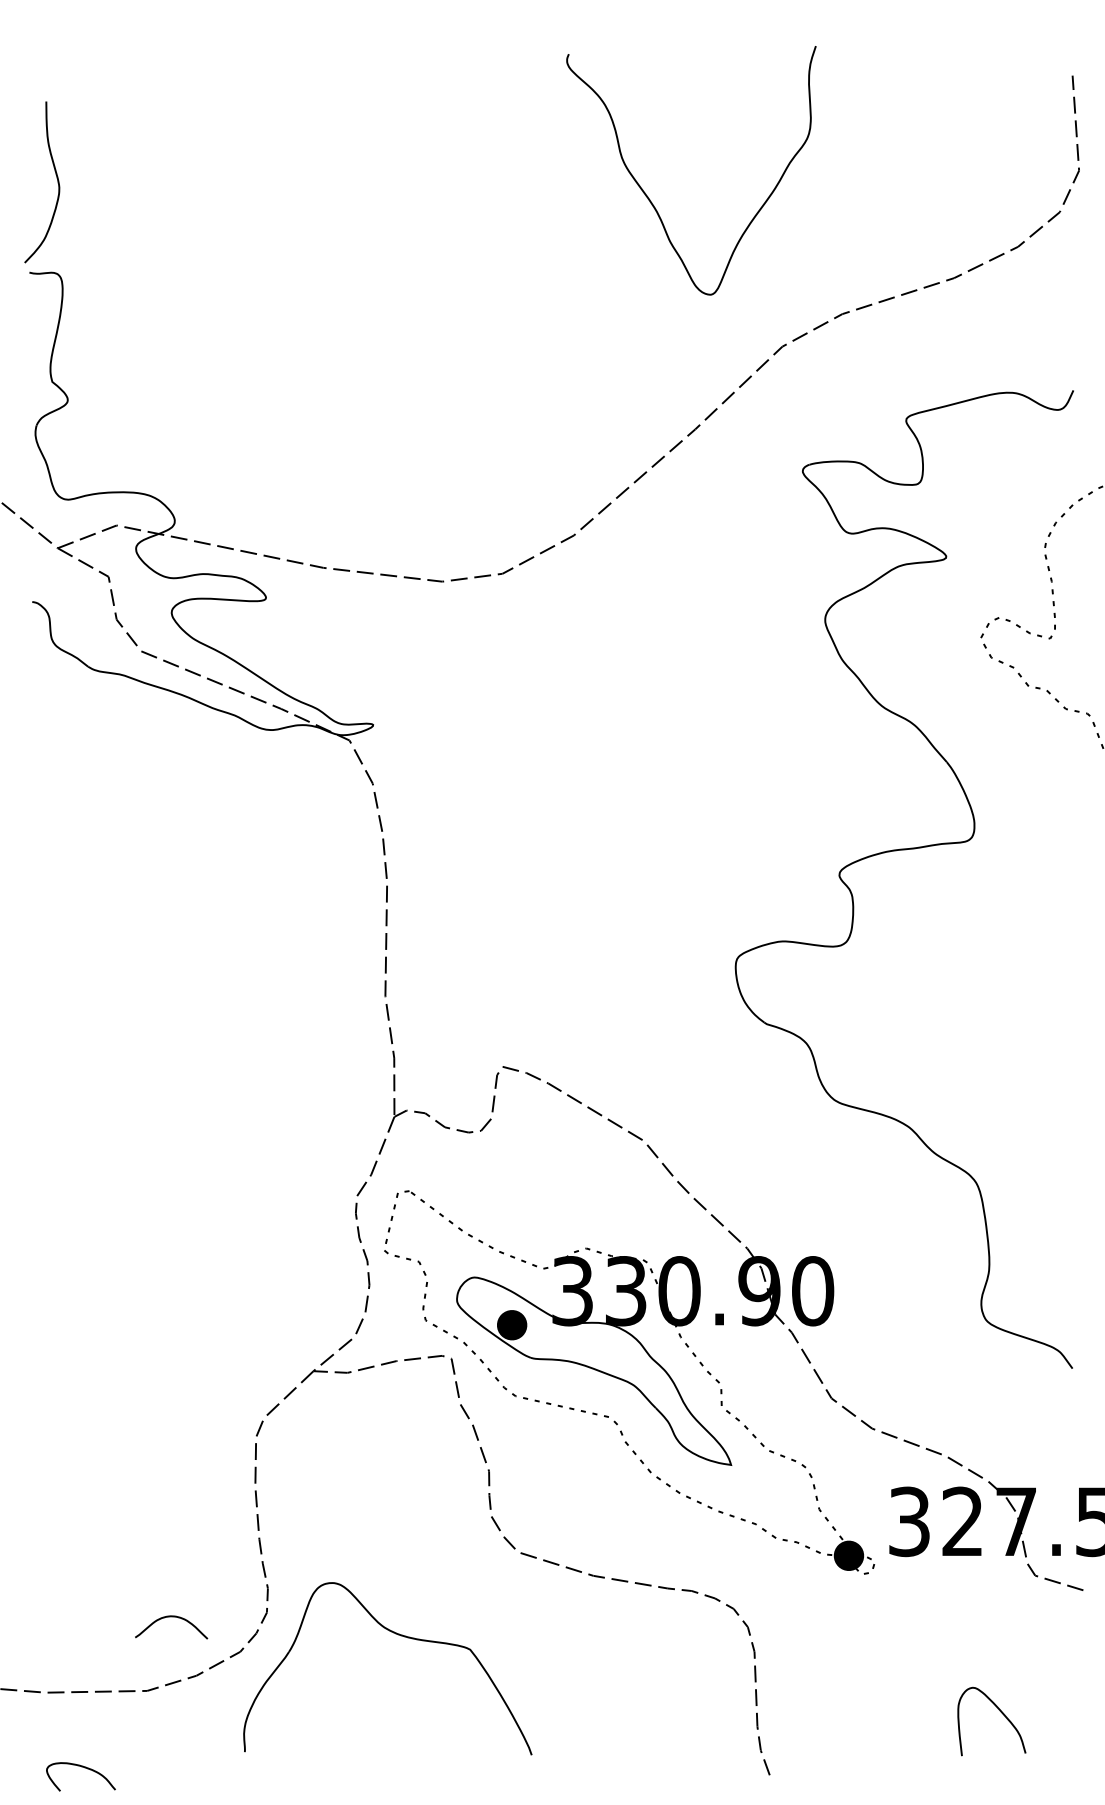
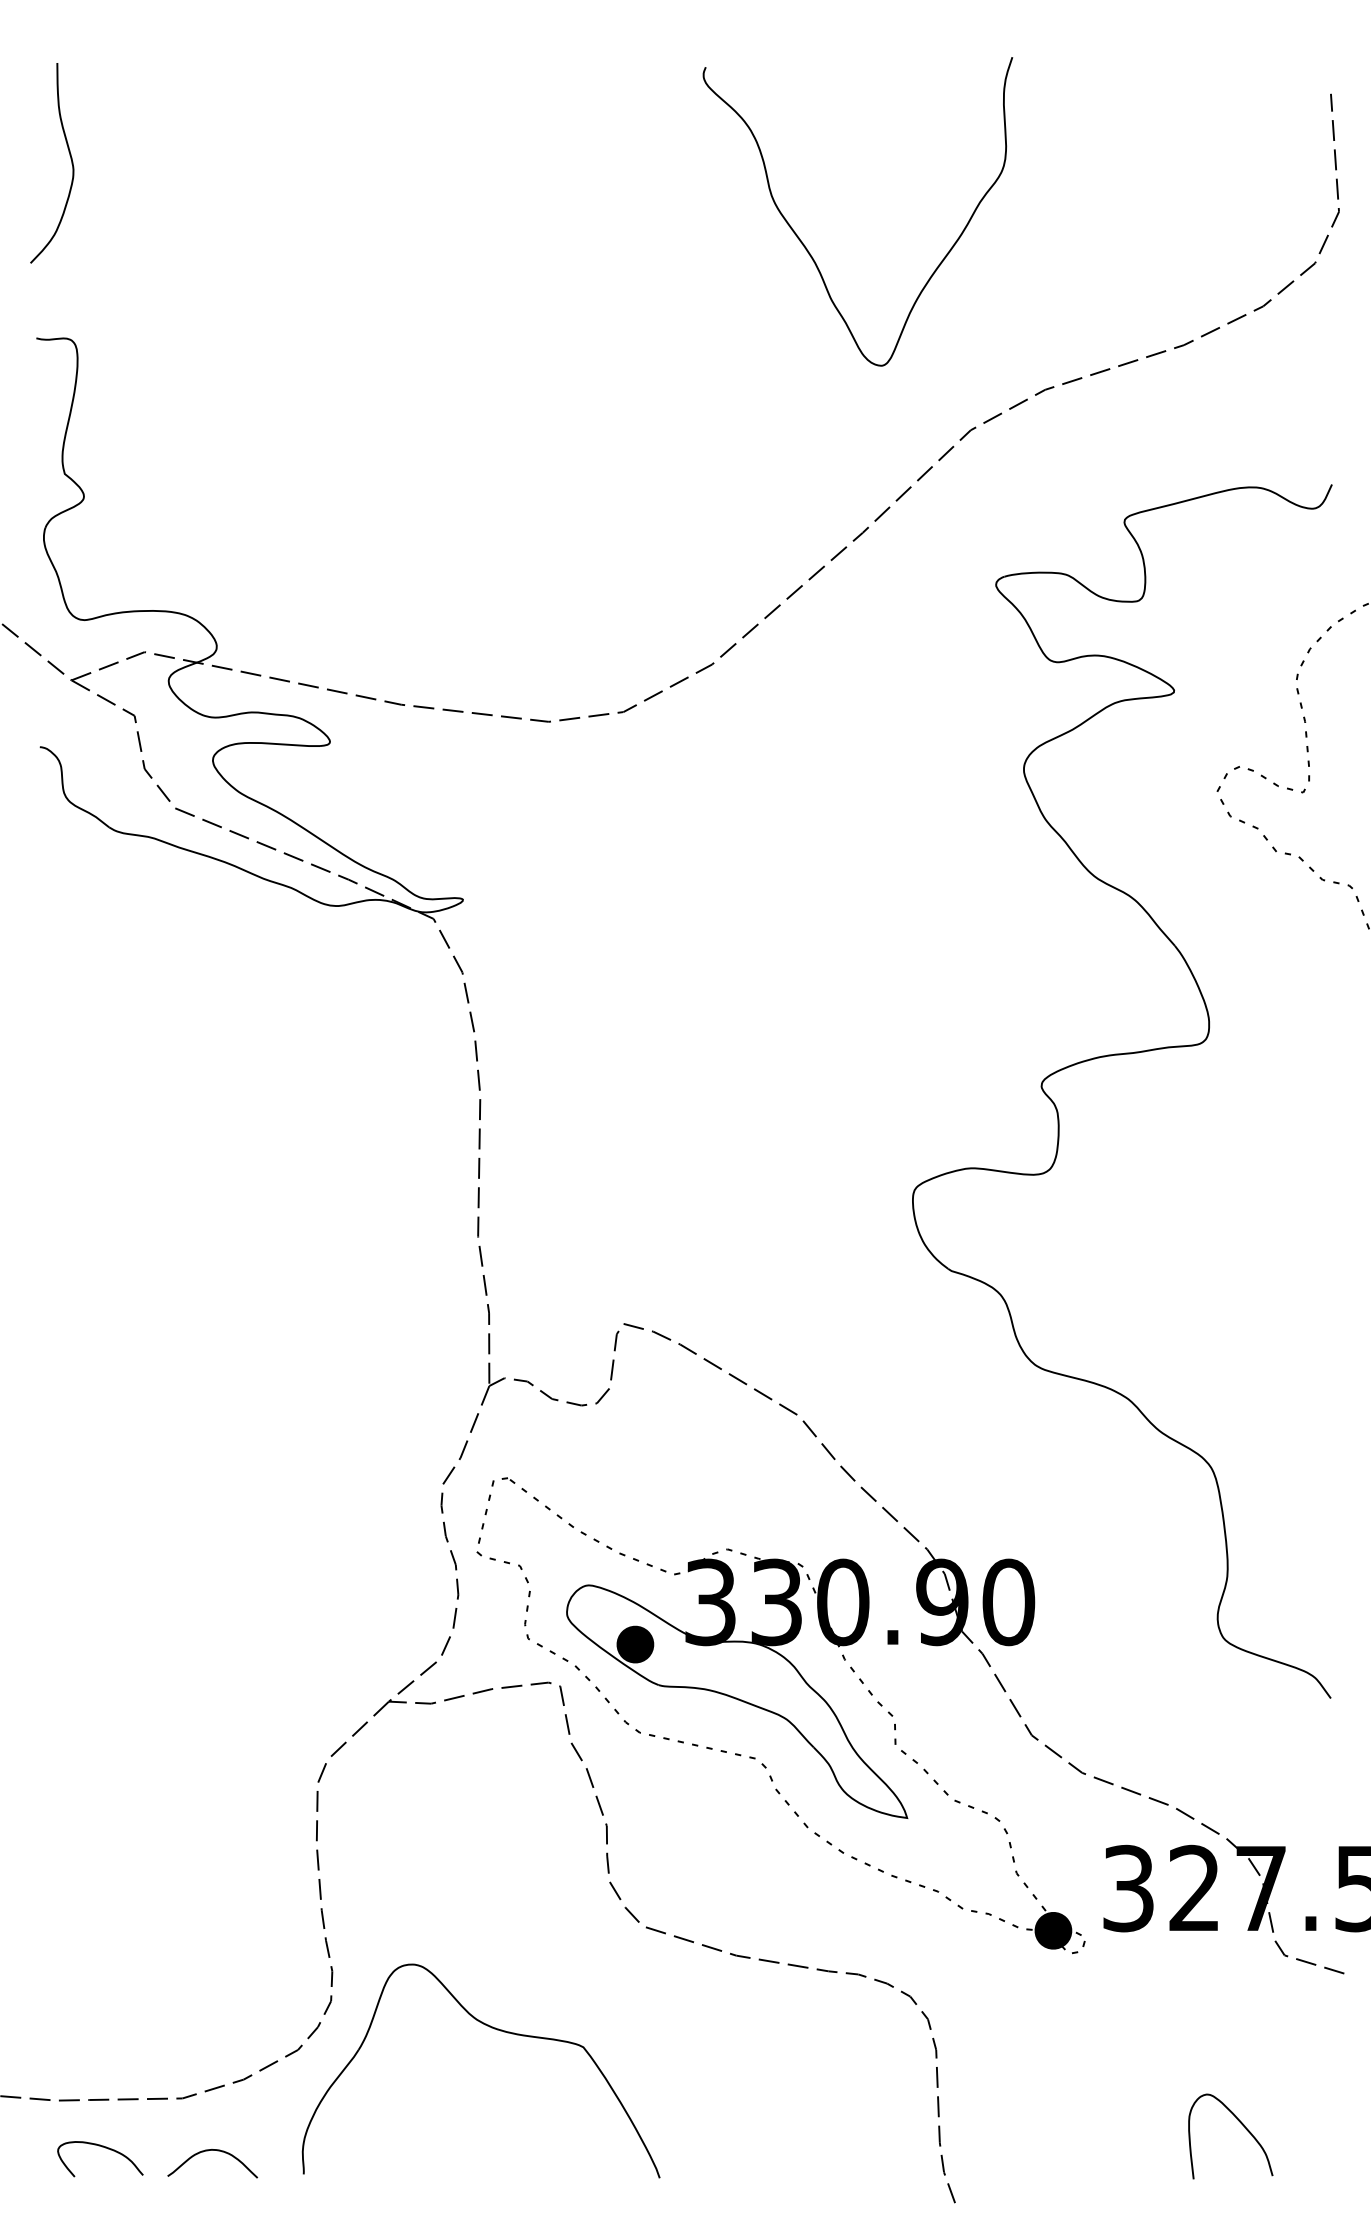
curve: (56, 179) -> (70, 159), moved
curve: (168, 1617) -> (208, 2151), moved
curve: (85, 1768) -> (105, 2148), moved

